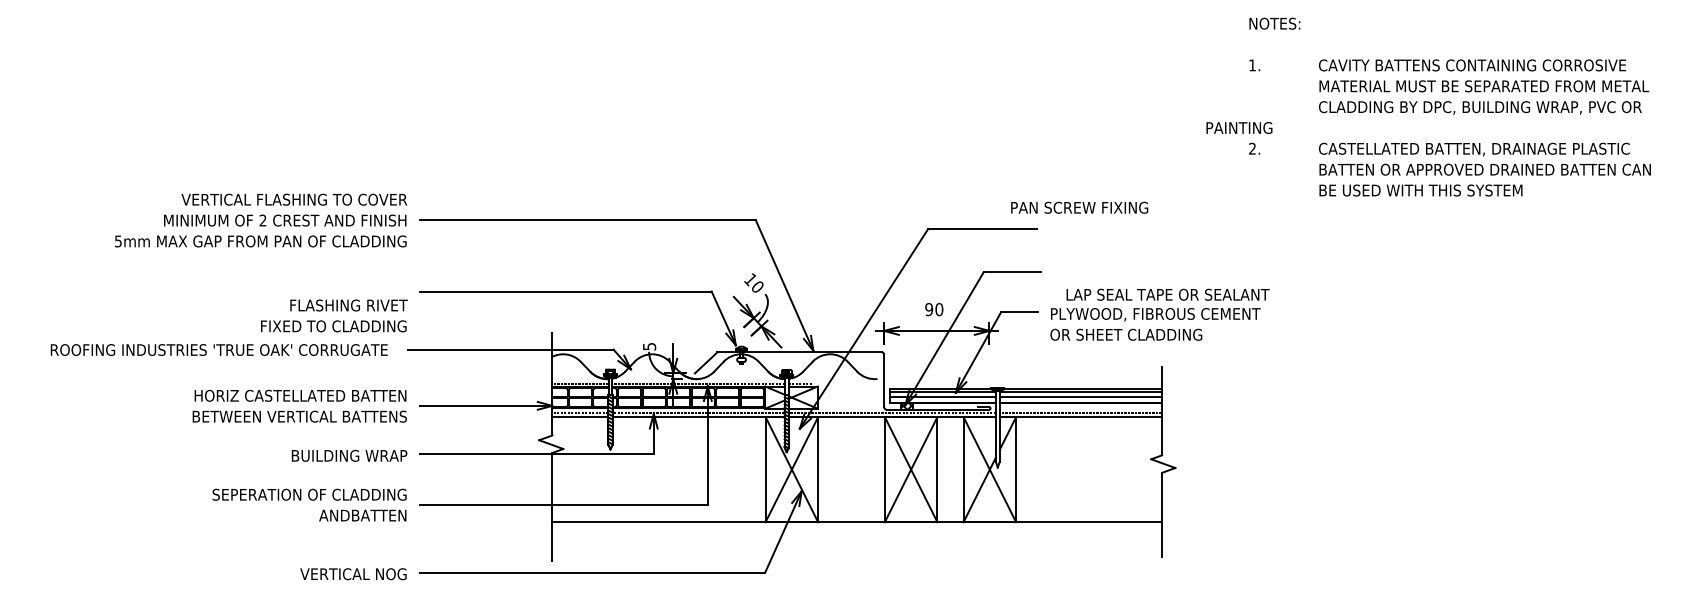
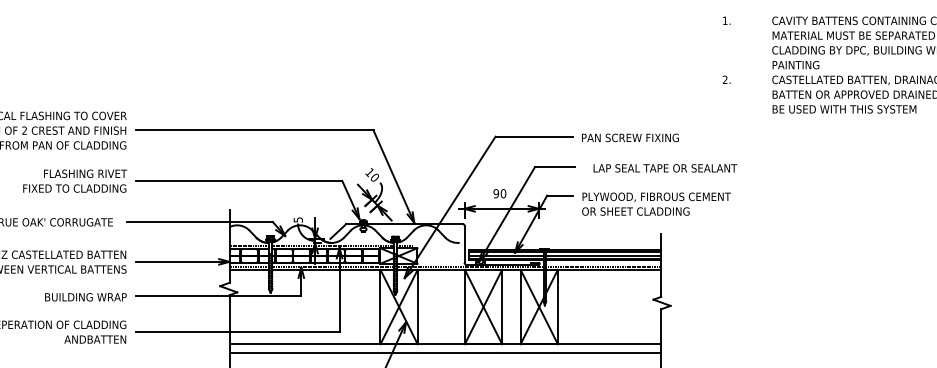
text: (1239, 127) -> (796, 64), moved
text: (1079, 207) -> (630, 137), moved
text: (1167, 294) -> (665, 168), moved
text: (334, 315) -> (75, 180), moved
line: (857, 533) -> (445, 352), added

